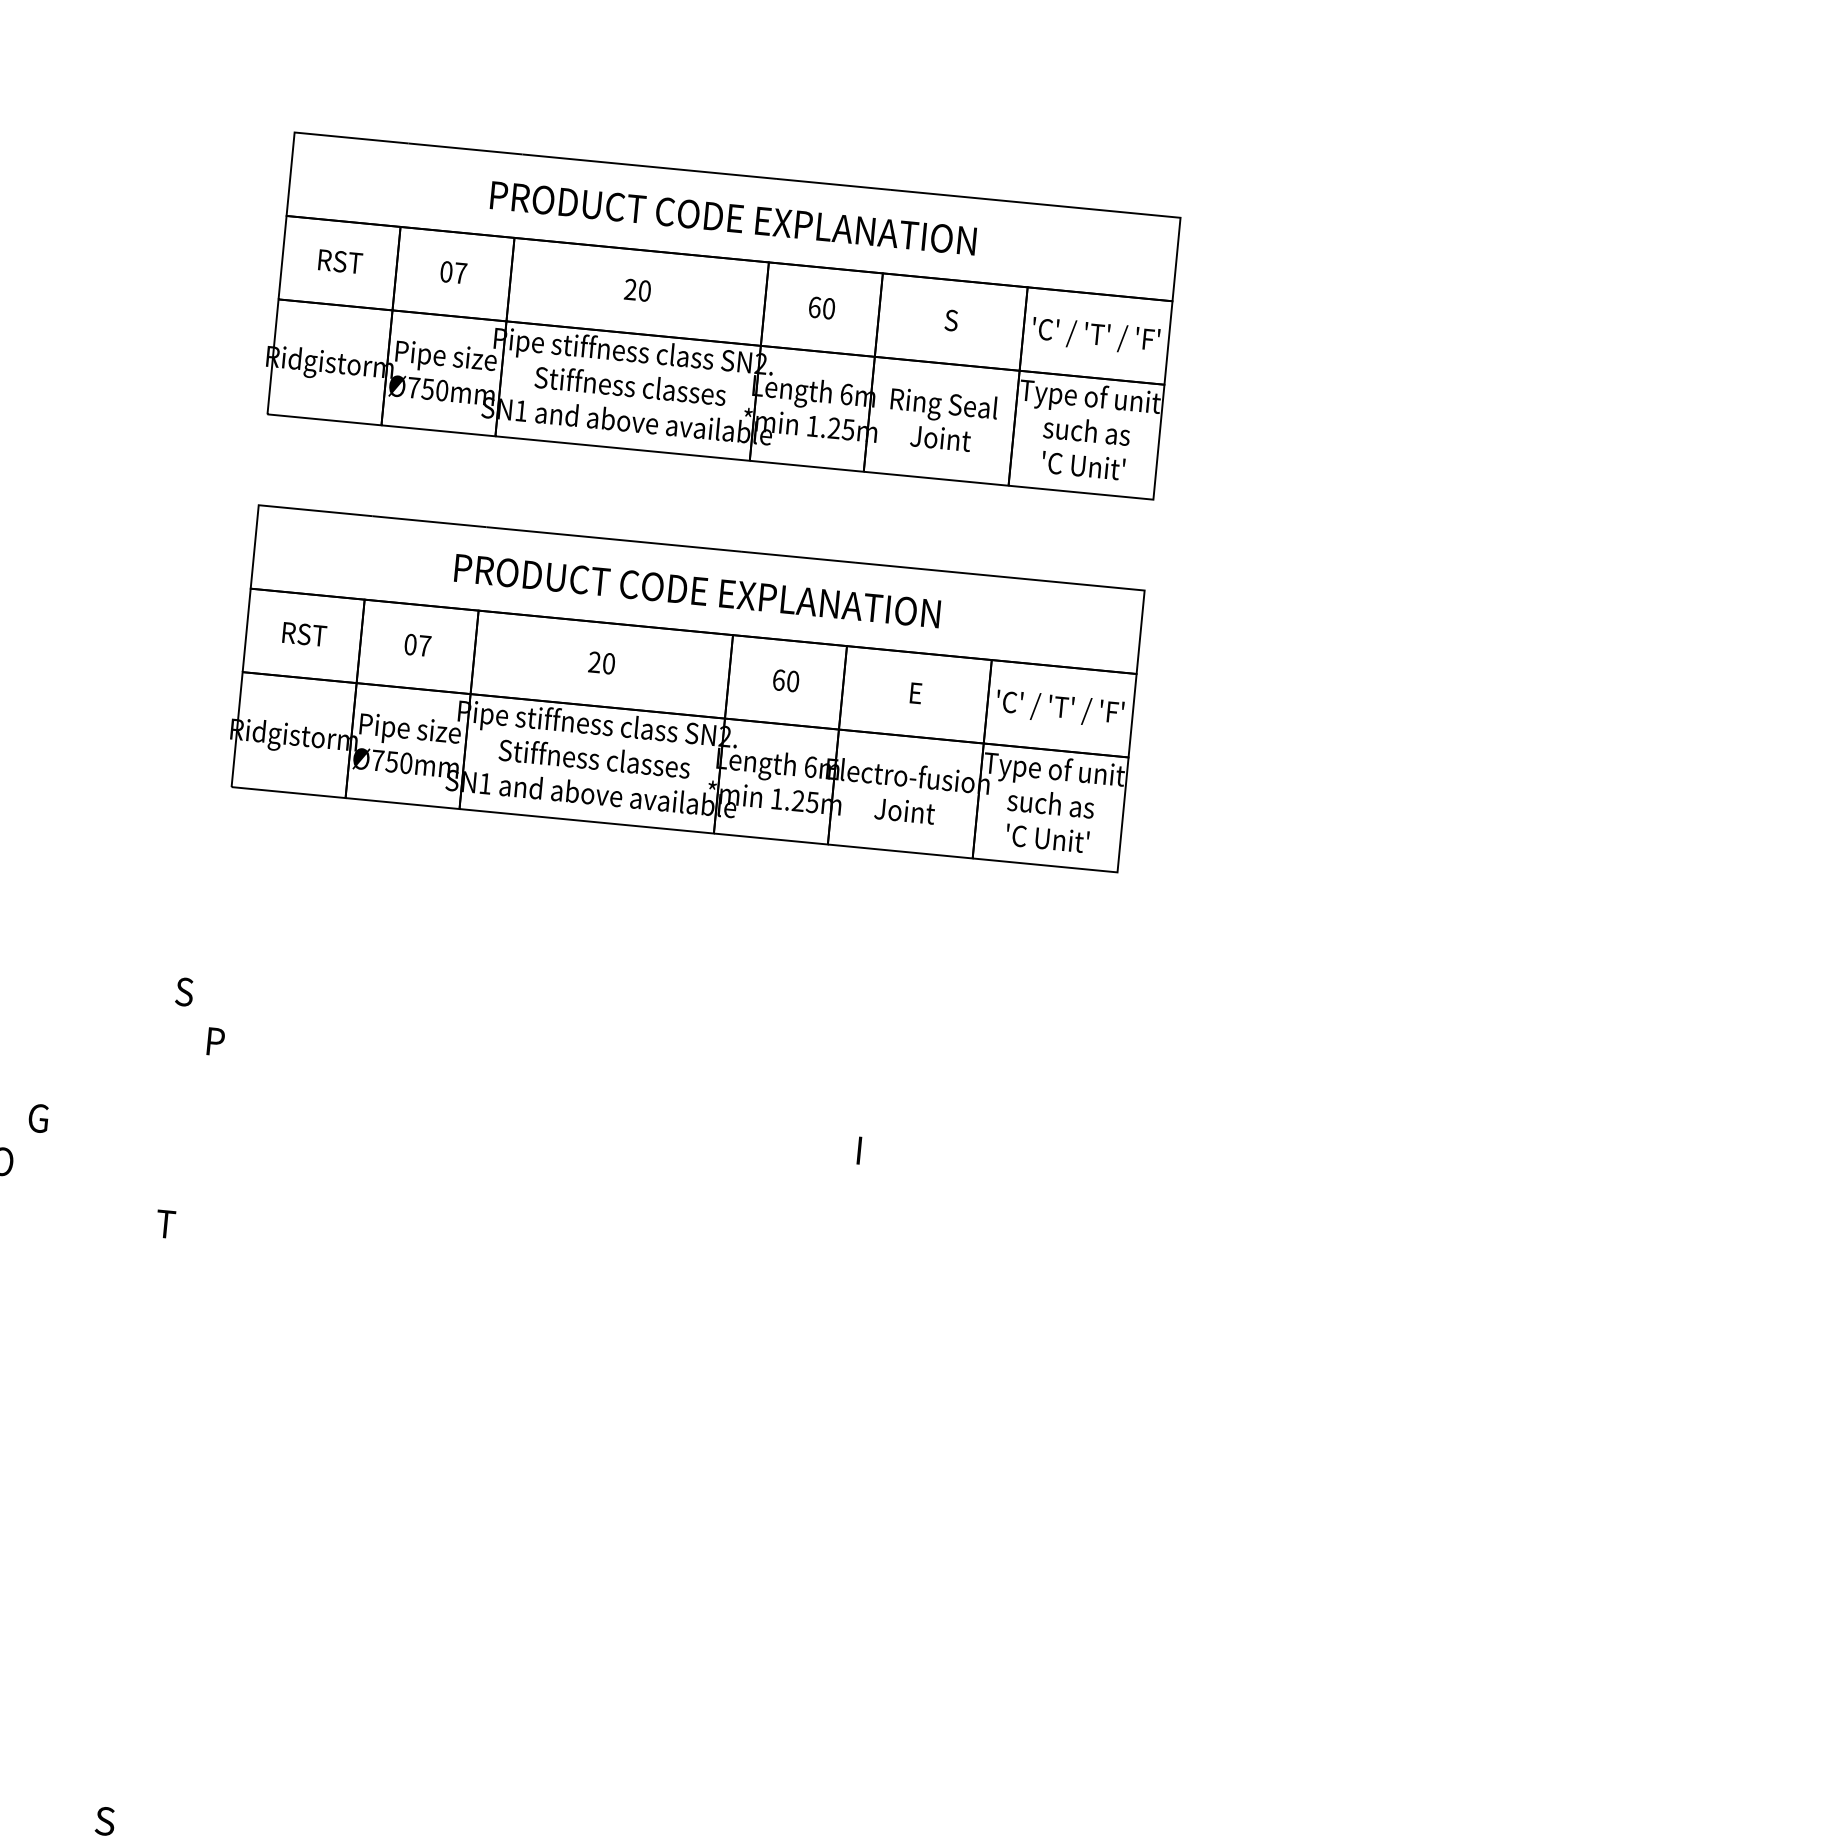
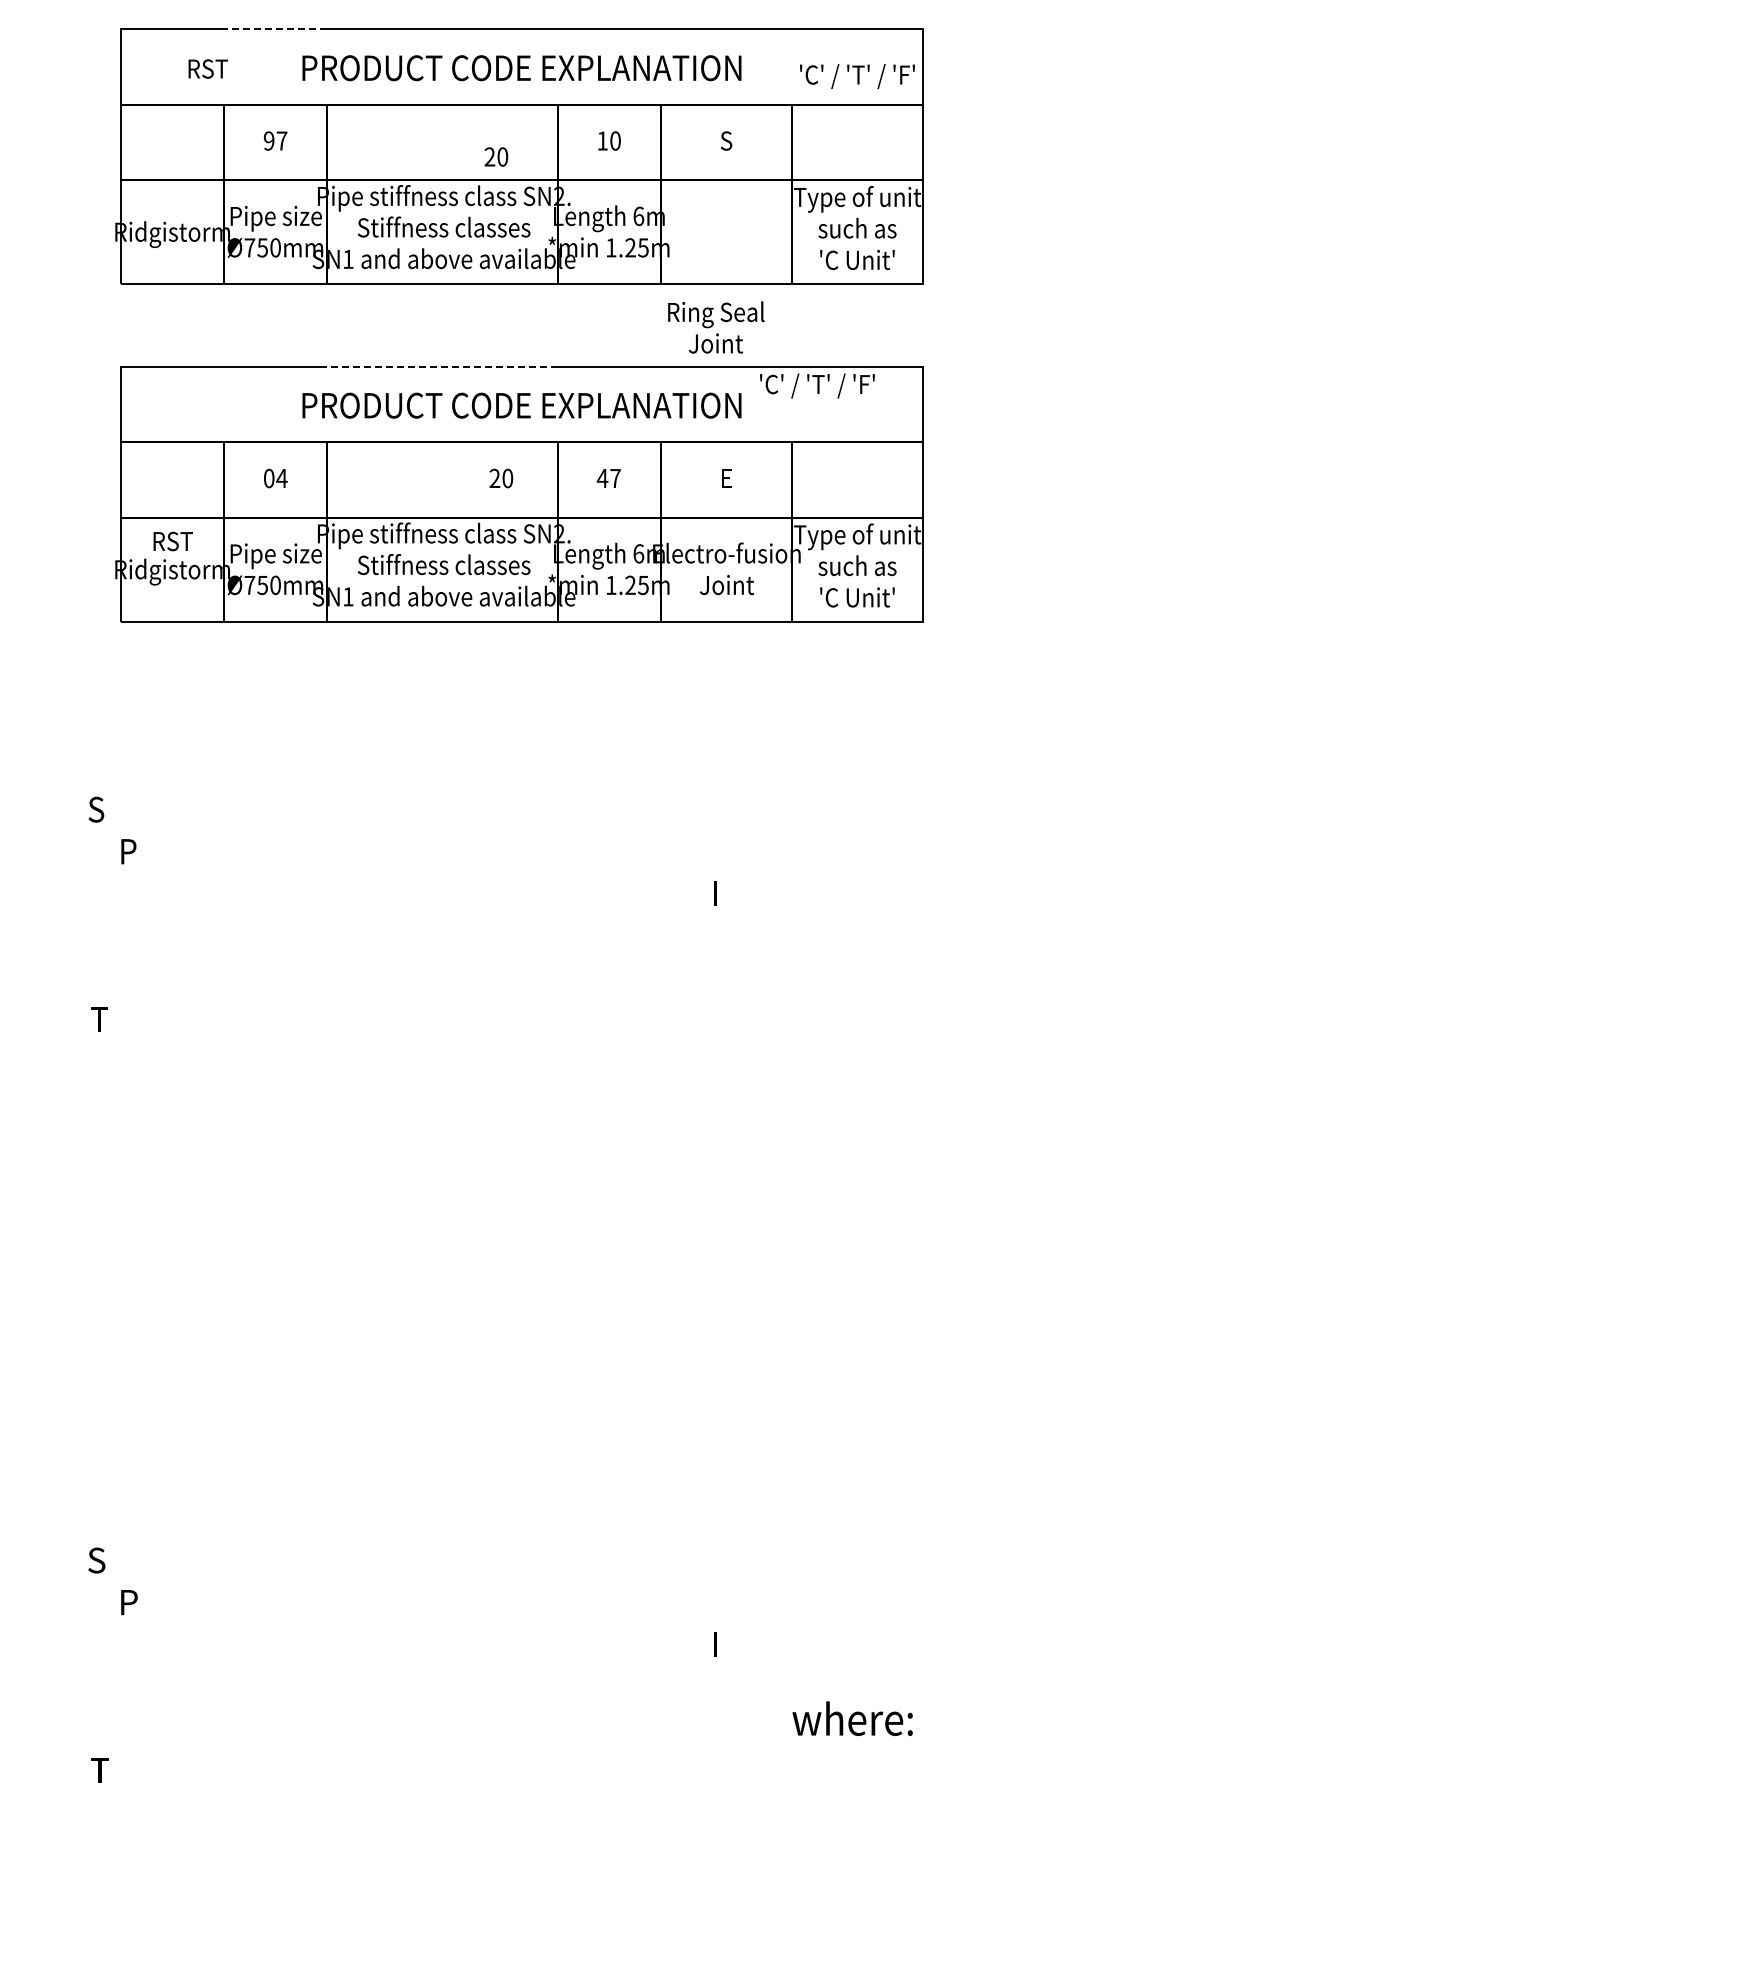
line: (465, 149) -> (275, 29), solid -> dashed
text: (339, 261) -> (207, 68), moved
text: (445, 271) -> (268, 140), 07 -> 97
text: (637, 289) -> (496, 156), moved
text: (814, 306) -> (602, 140), 60 -> 10
text: (1096, 336) -> (857, 76), moved
text: (943, 420) -> (716, 327), moved
line: (612, 539) -> (441, 366), solid -> dashed
text: (303, 634) -> (172, 541), moved
text: (424, 645) -> (281, 478), 07 -> 04
text: (602, 663) -> (501, 478), moved
text: (785, 680) -> (608, 478), 60 -> 47
text: (1060, 708) -> (817, 385), moved

